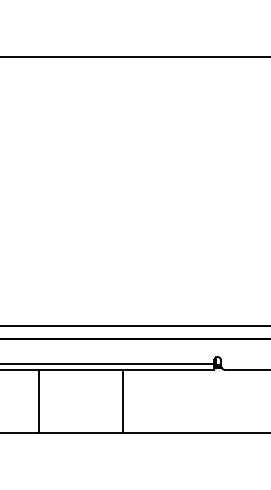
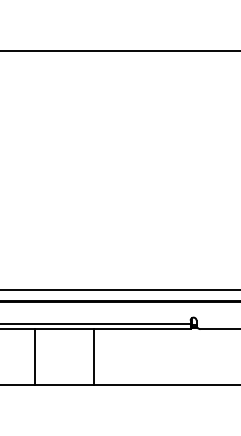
line: (123, 401) -> (93, 357), moved

